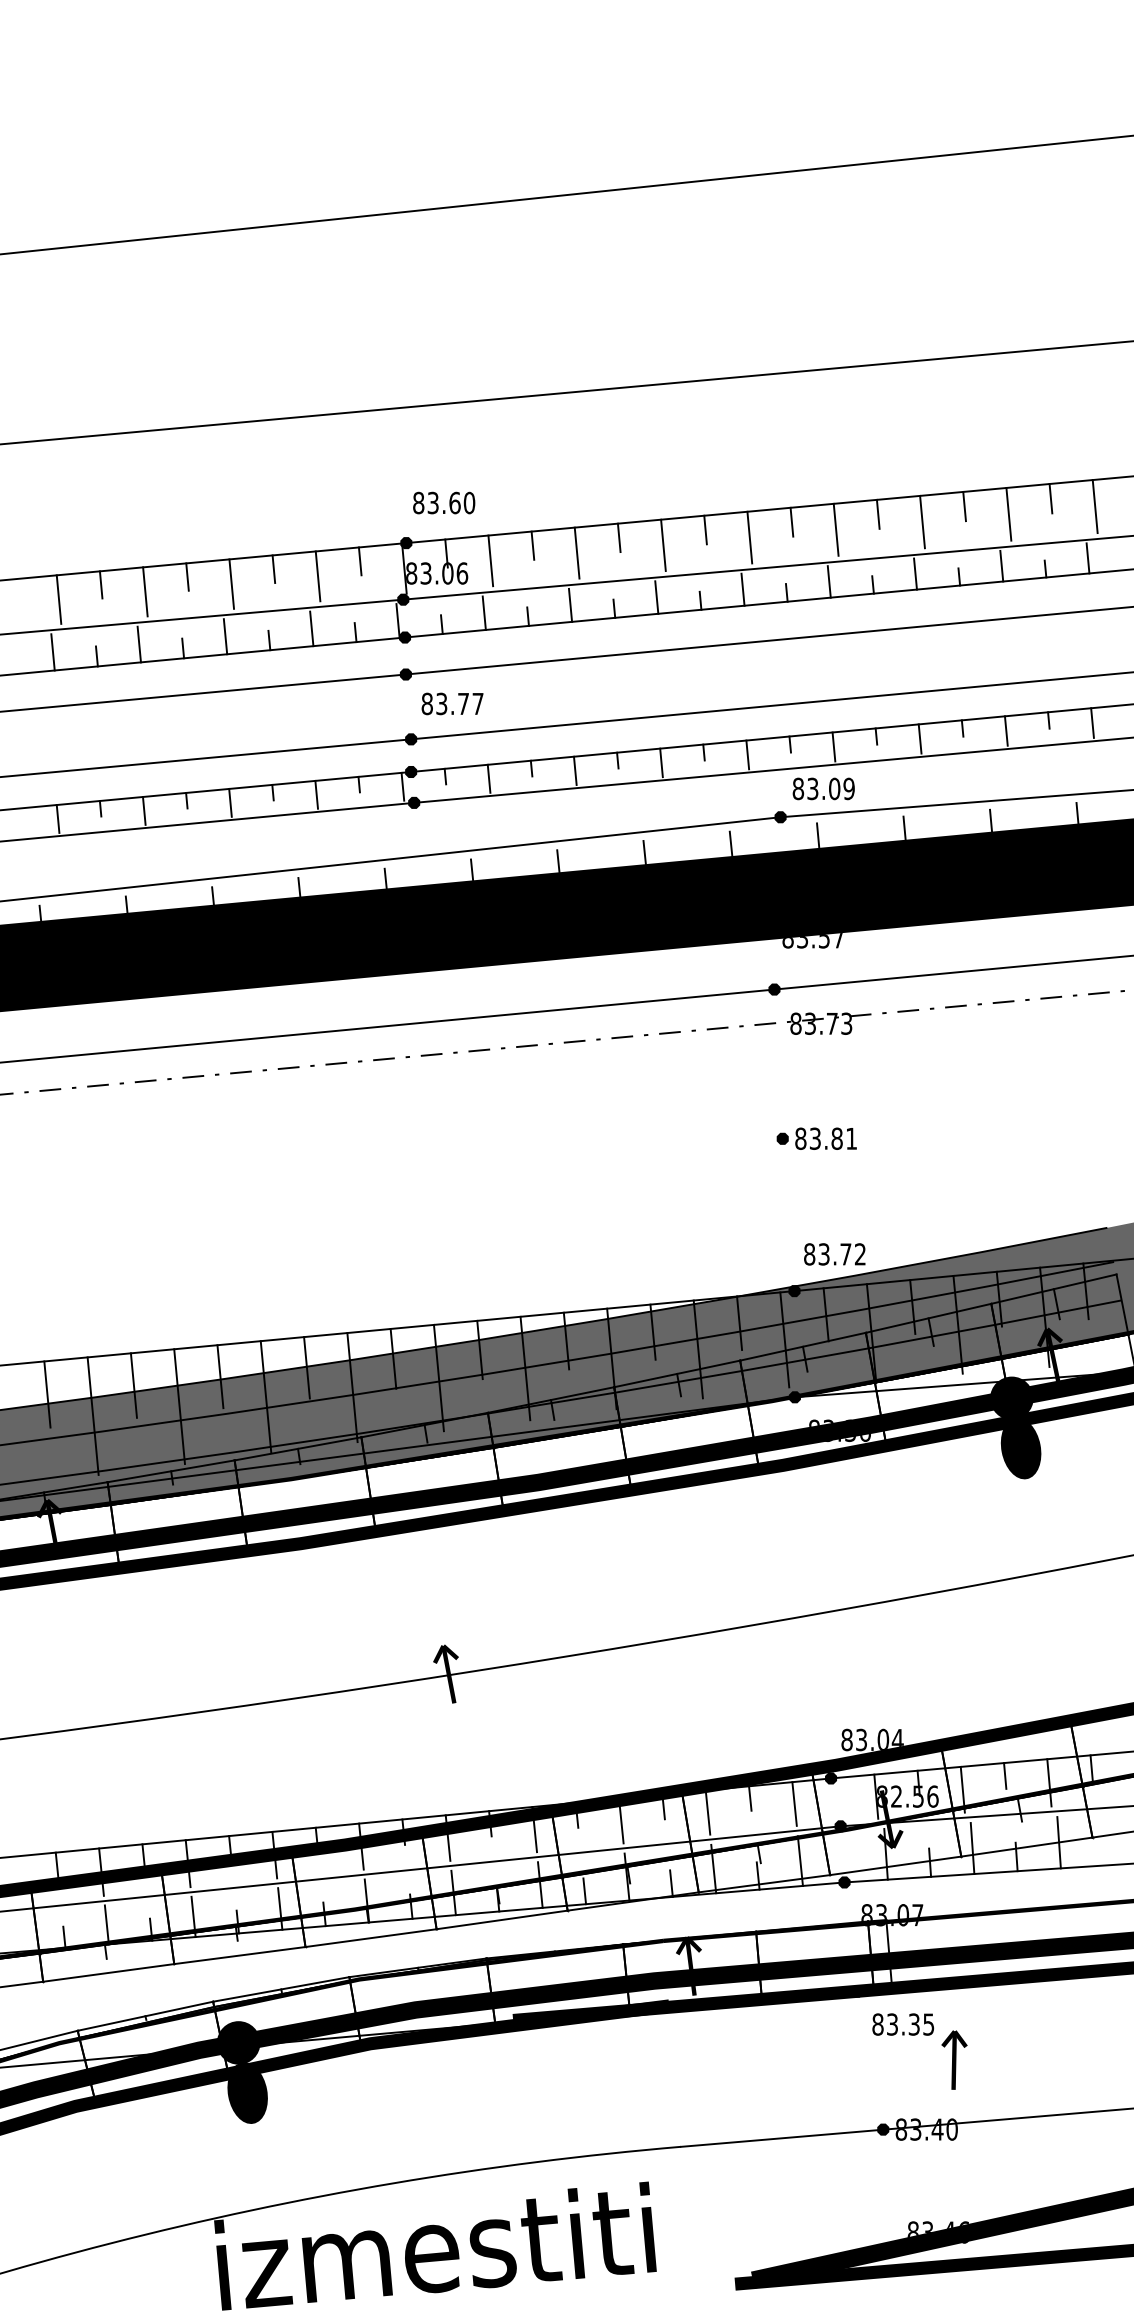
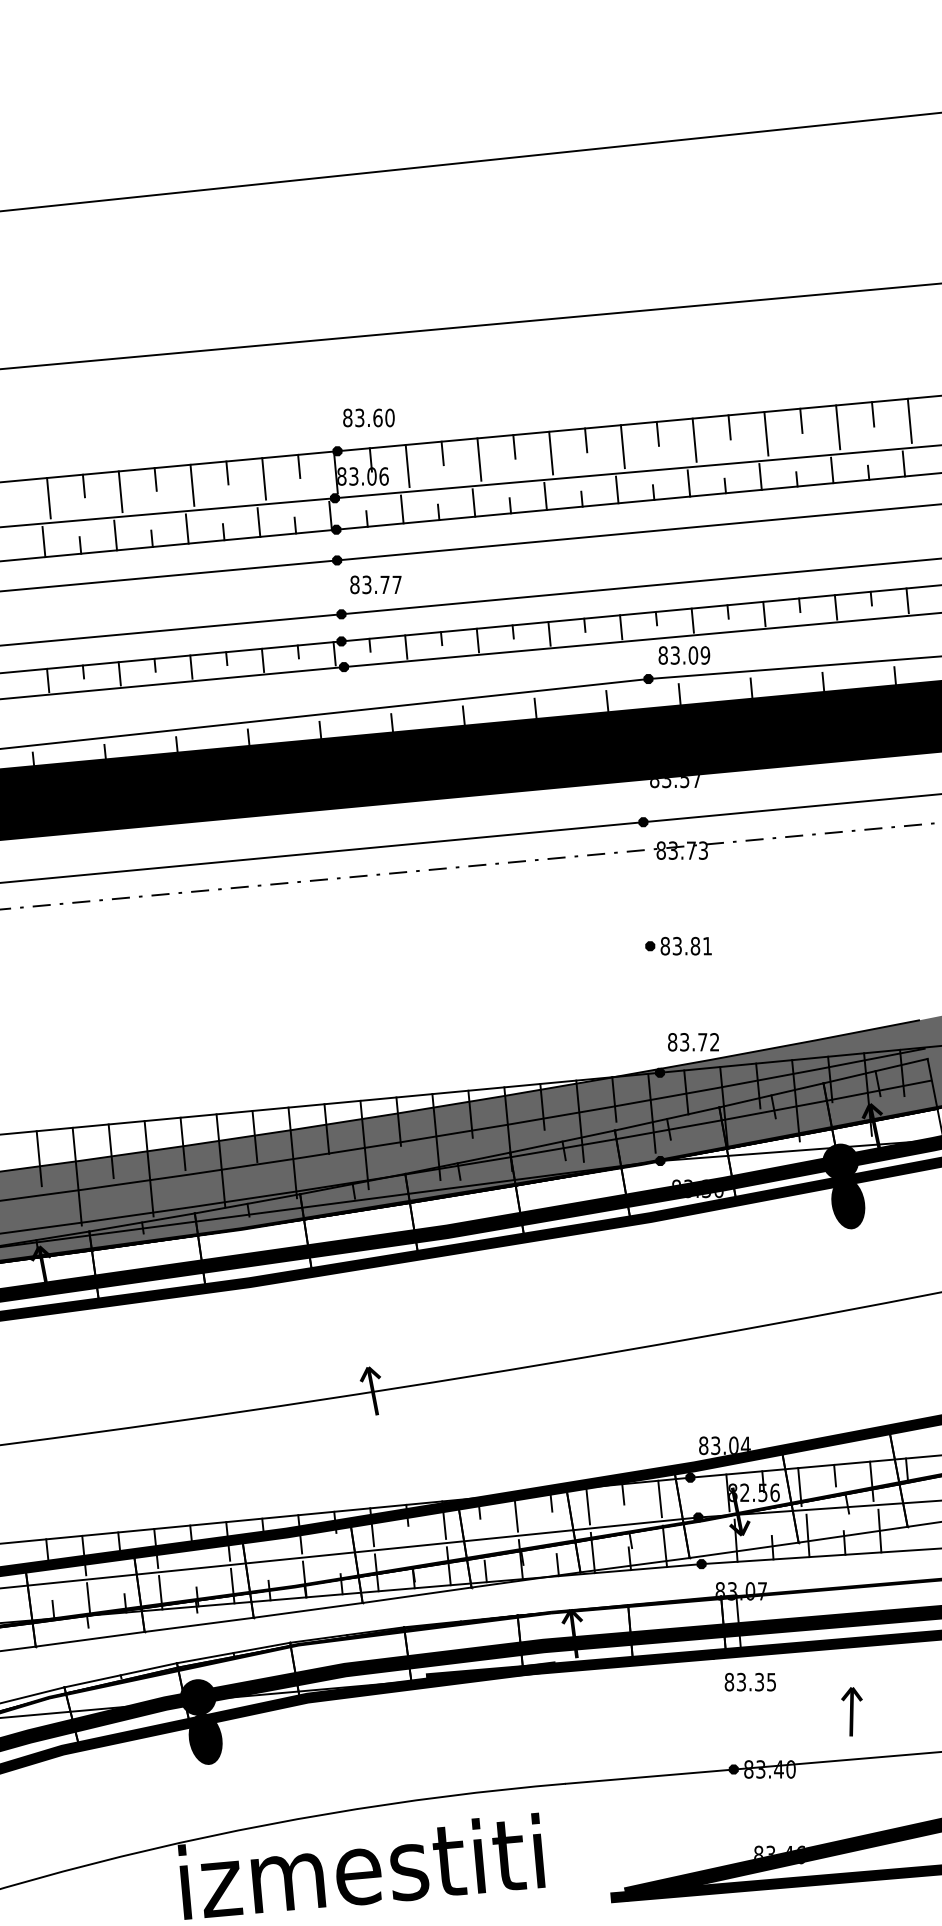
part: (954, 2059) -> (851, 1711), moved

